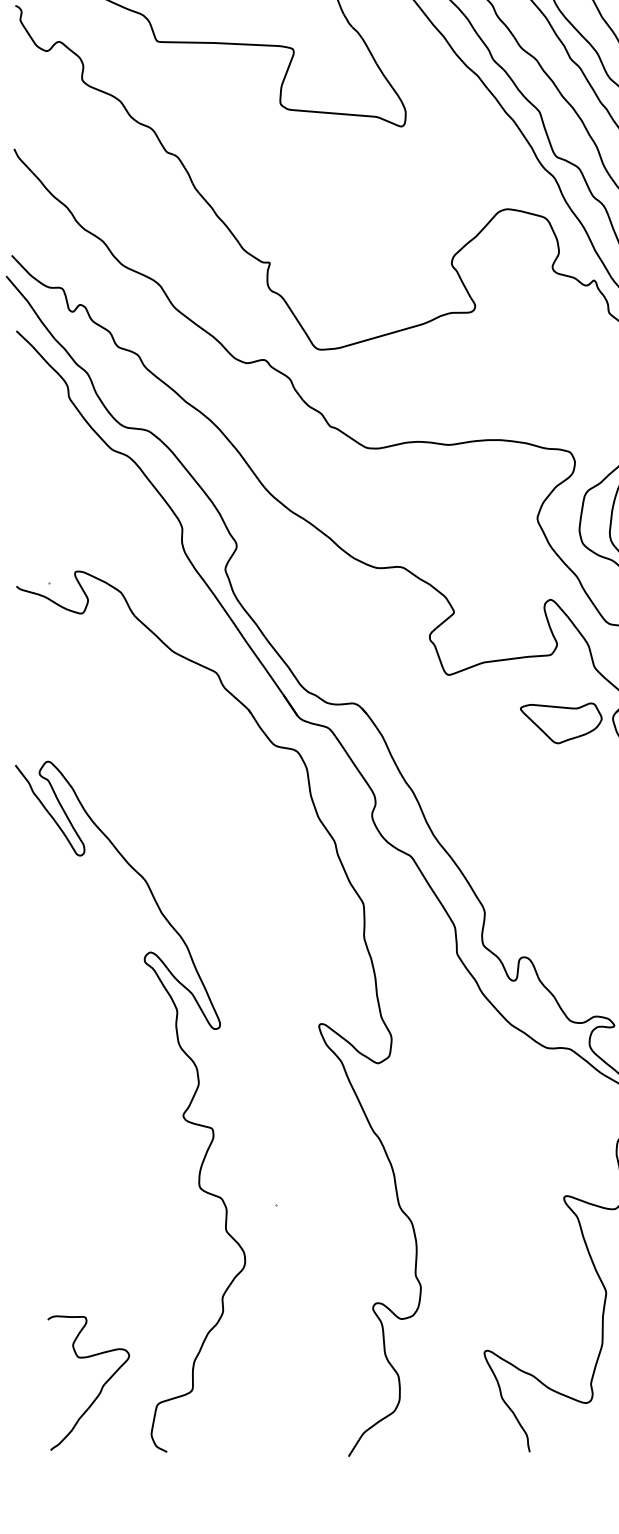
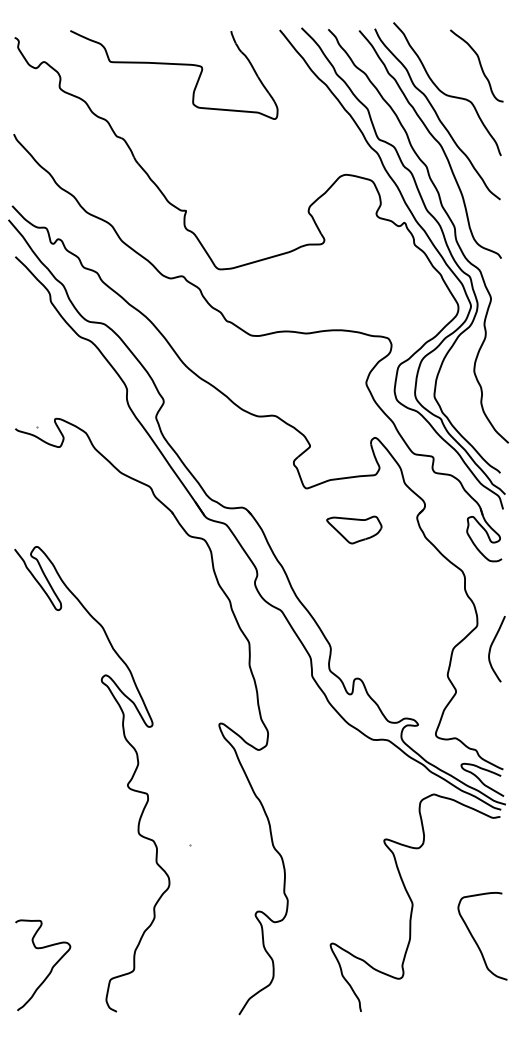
part: (561, 722) -> (354, 529), moved
curve: (101, 1386) -> (51, 967), moved

